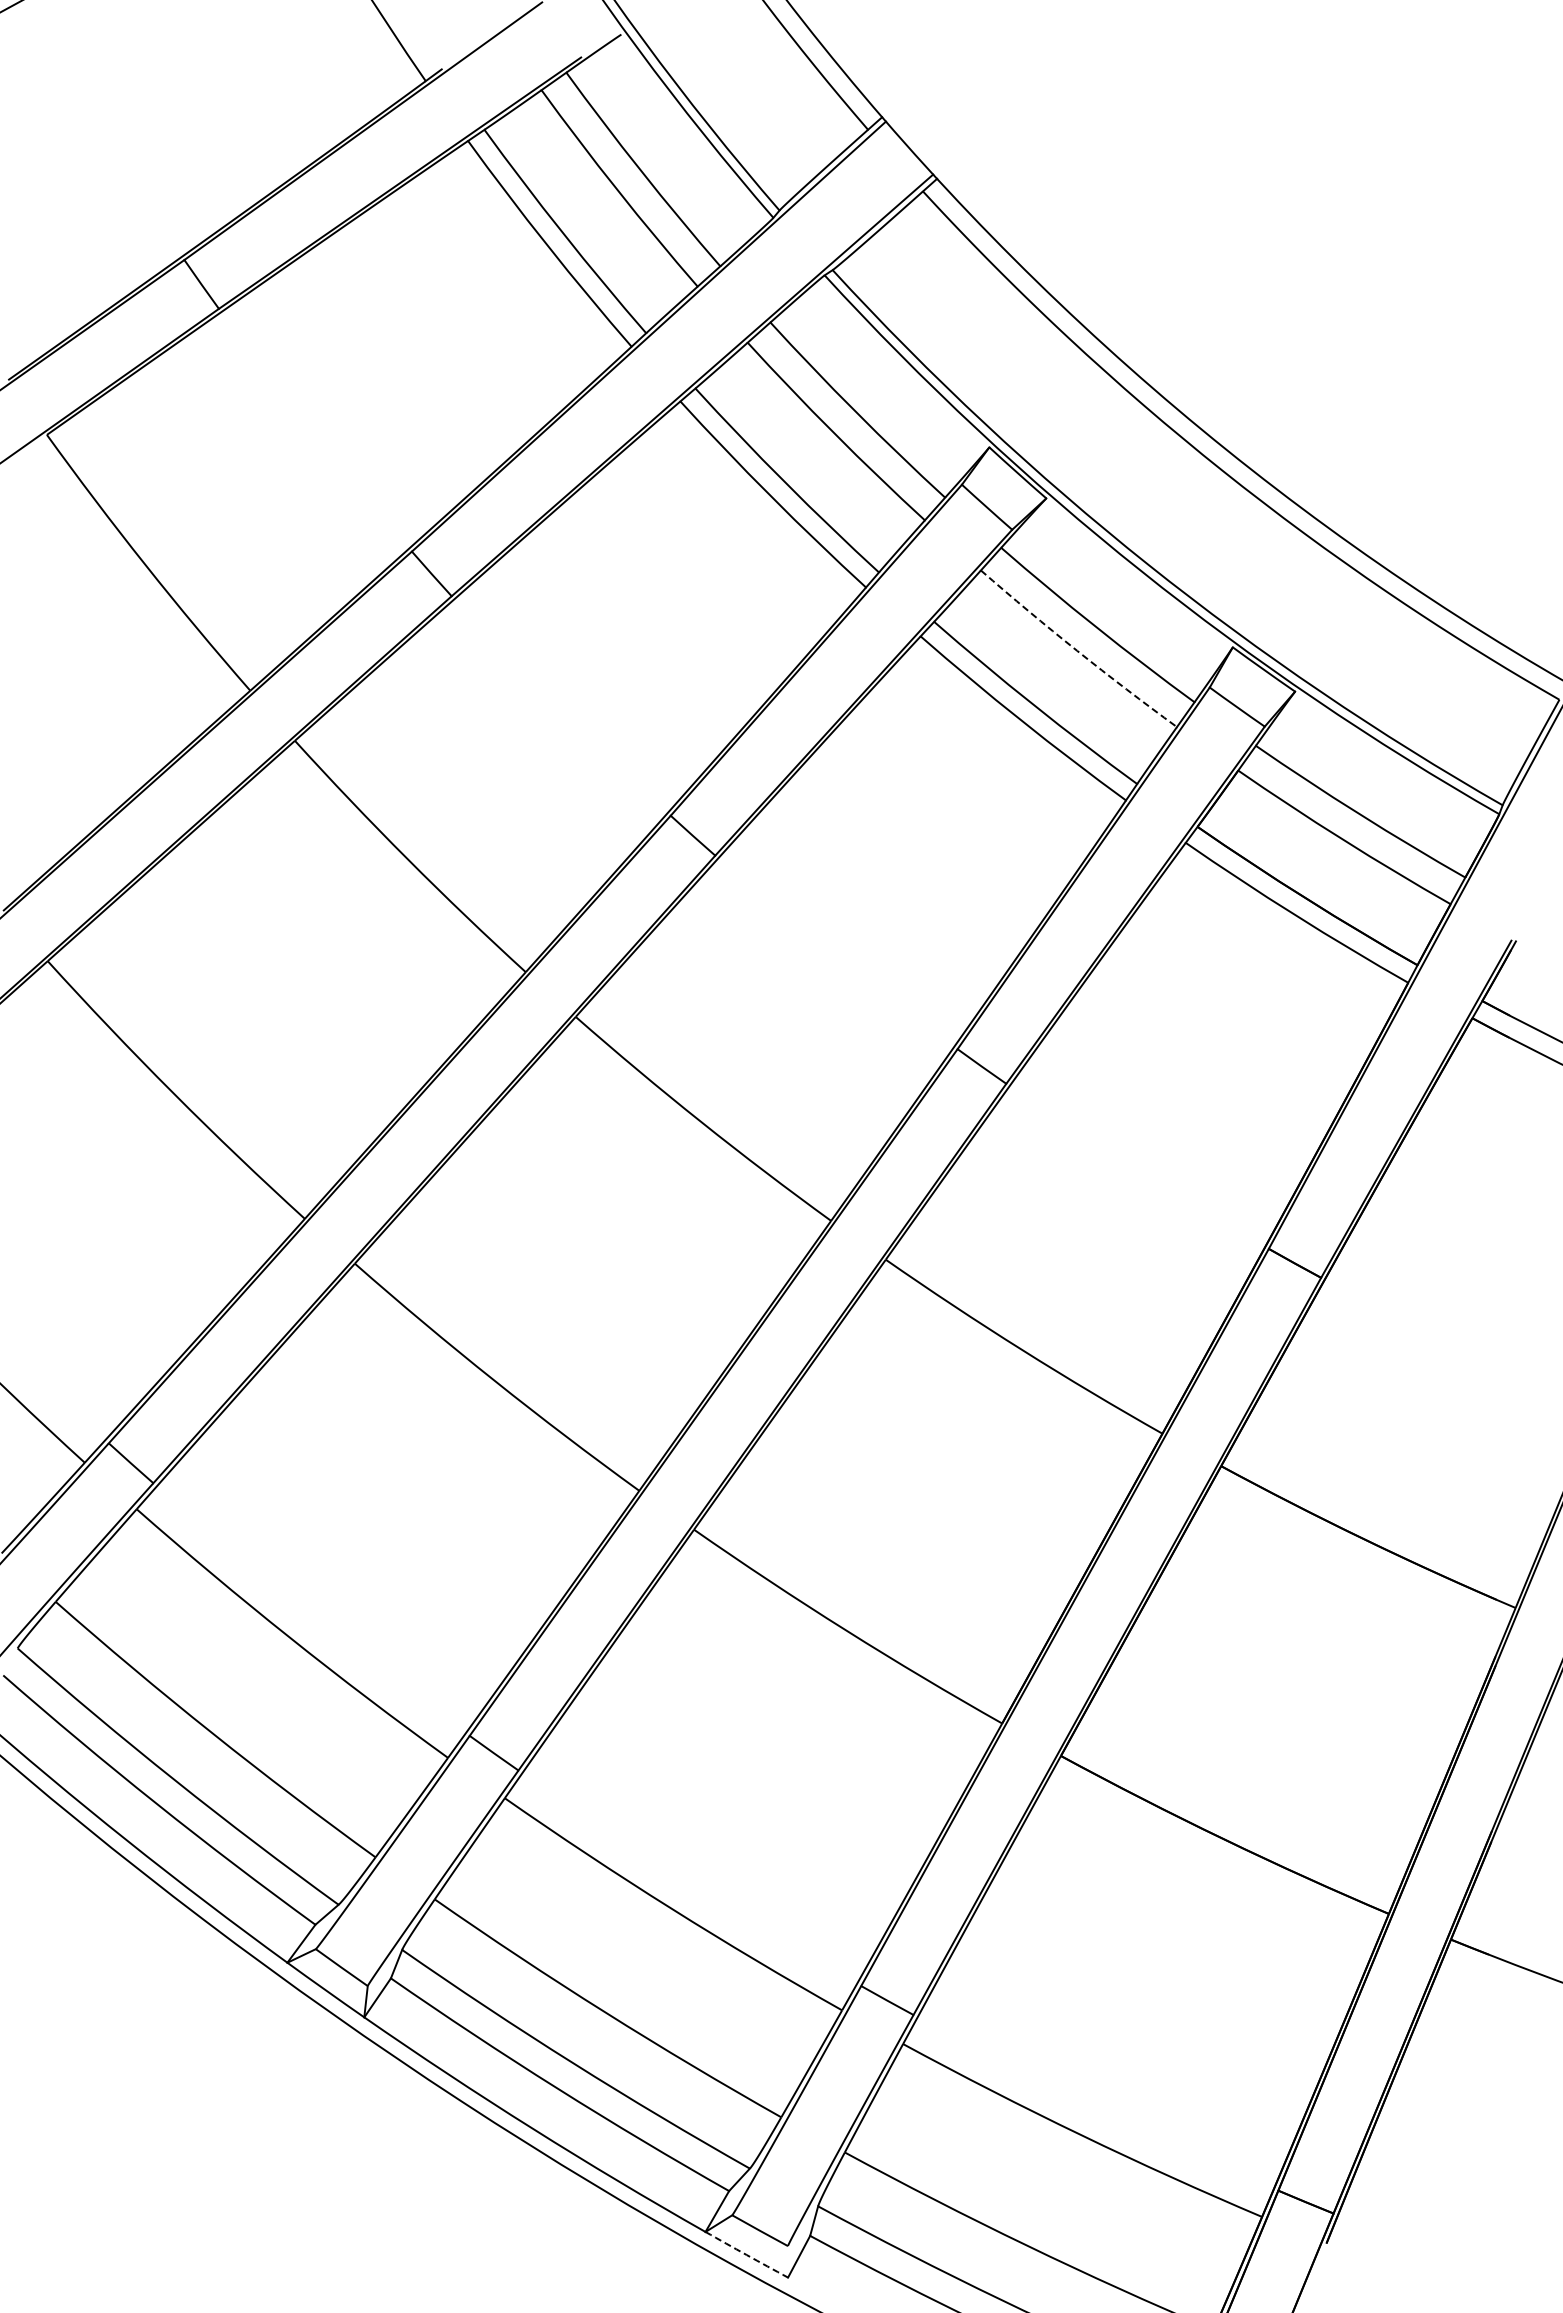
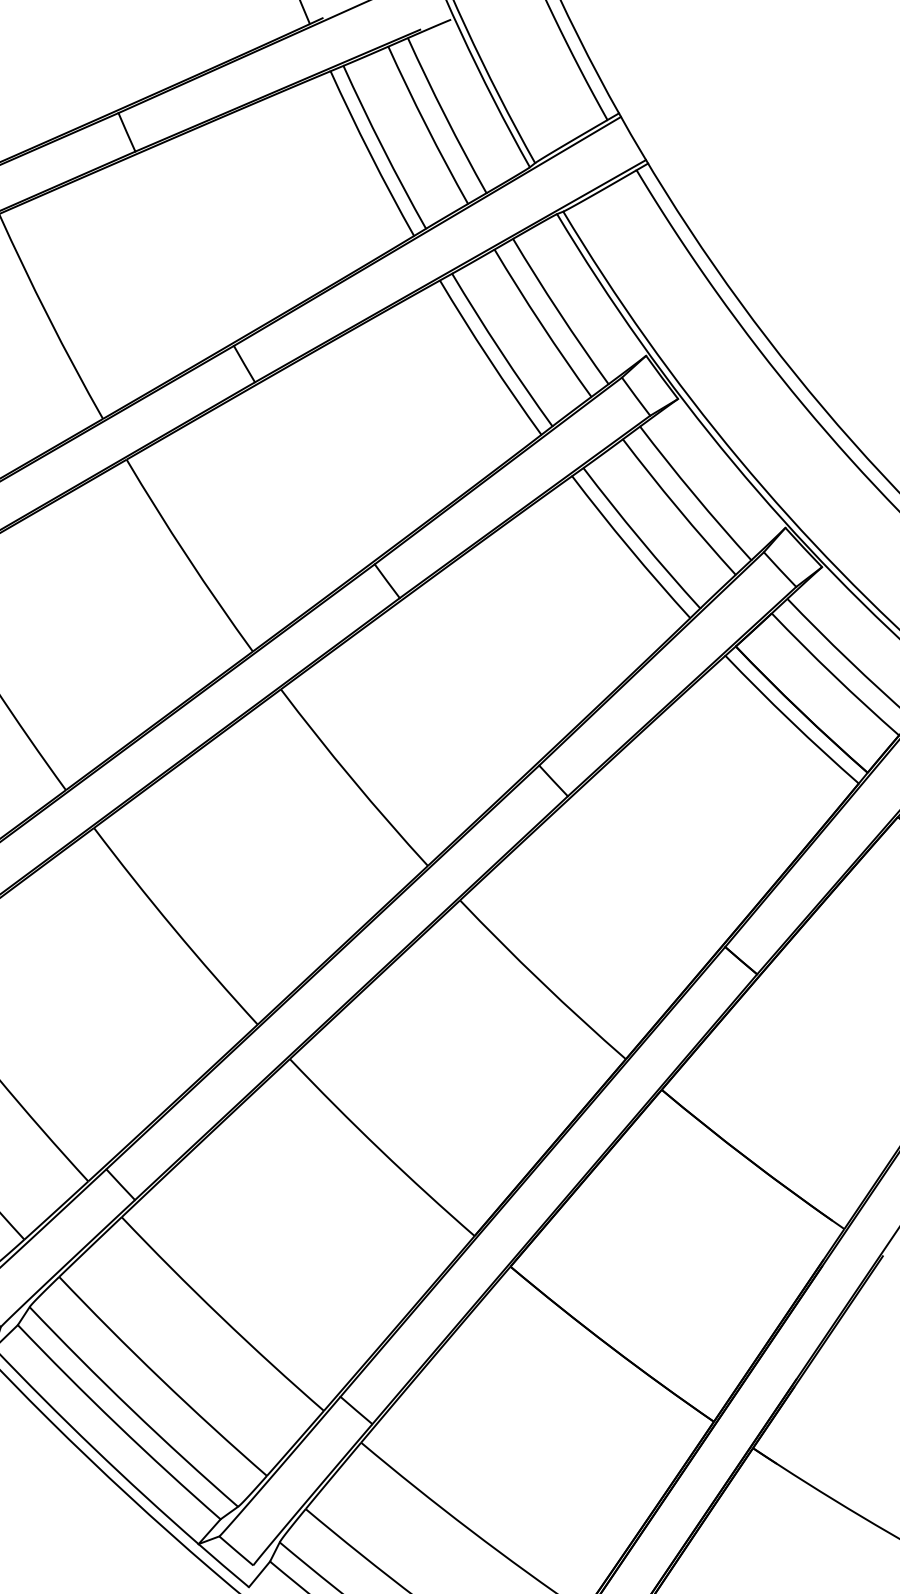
arc: (1077, 650) -> (678, 508), dashed -> solid
arc: (746, 2255) -> (223, 1566), dashed -> solid

